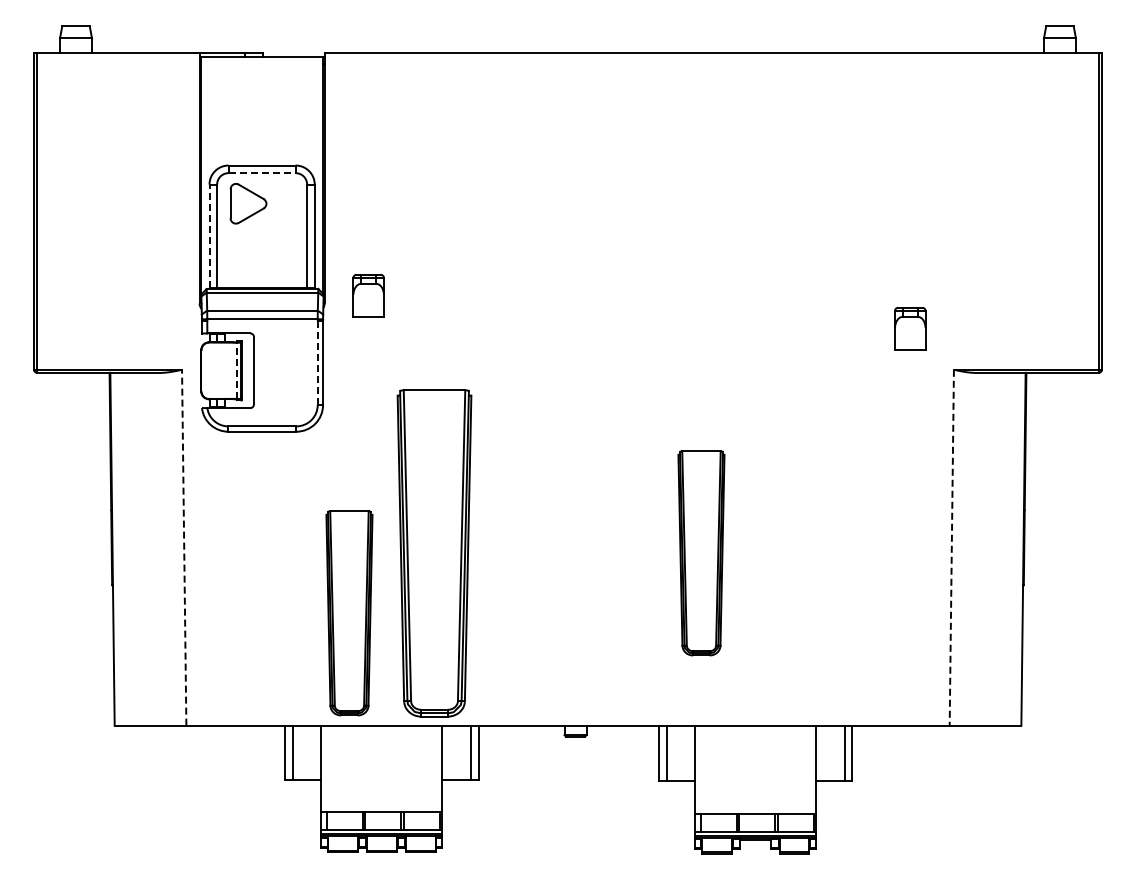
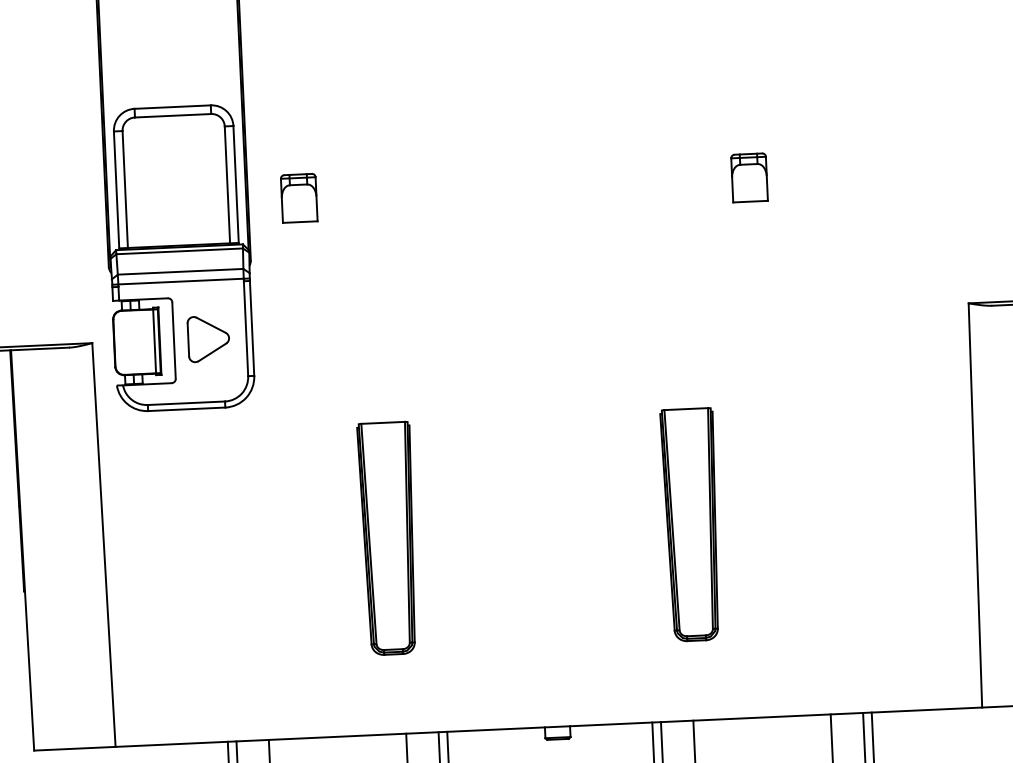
line: (262, 173) -> (173, 116), dashed -> solid
part: (248, 203) -> (208, 338), moved
line: (209, 235) -> (116, 189), dashed -> solid
part: (368, 295) -> (298, 198), moved
part: (910, 328) -> (749, 177), moved
line: (317, 363) -> (245, 329), dashed -> solid
line: (236, 370) -> (154, 341), dashed -> solid
line: (184, 547) -> (104, 544), dashed -> solid
line: (951, 547) -> (975, 505), dashed -> solid
part: (434, 553) -> (388, 538), size x0.62
part: (349, 613) -> (294, 611), removed

